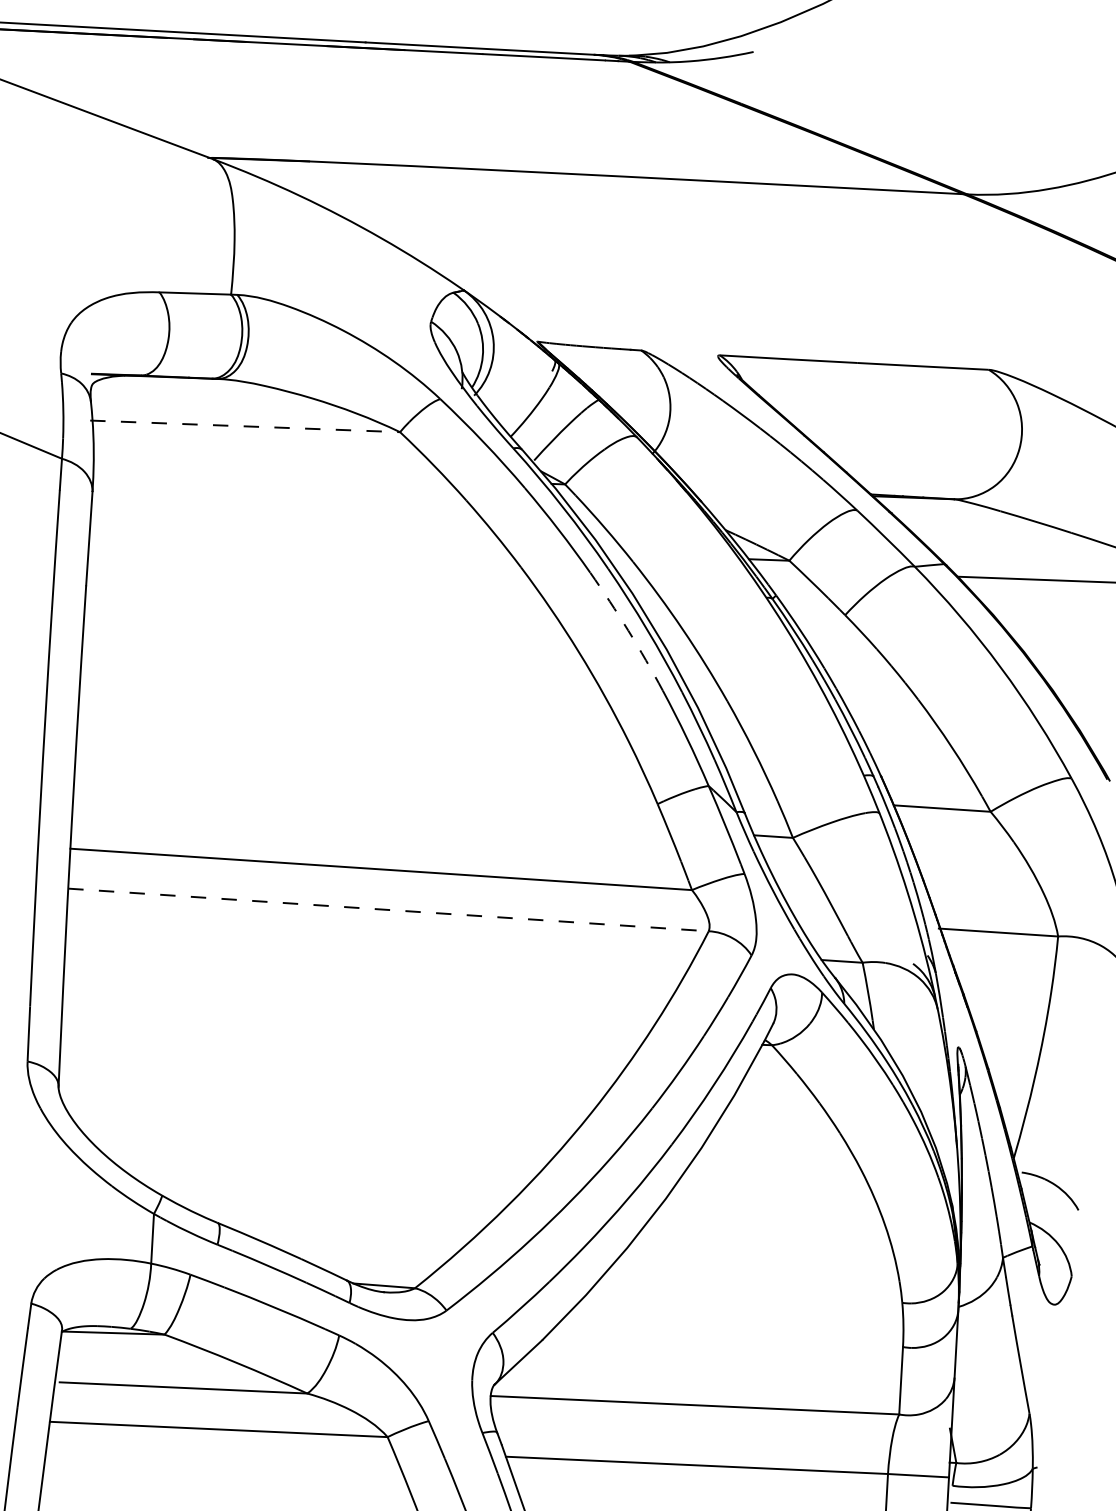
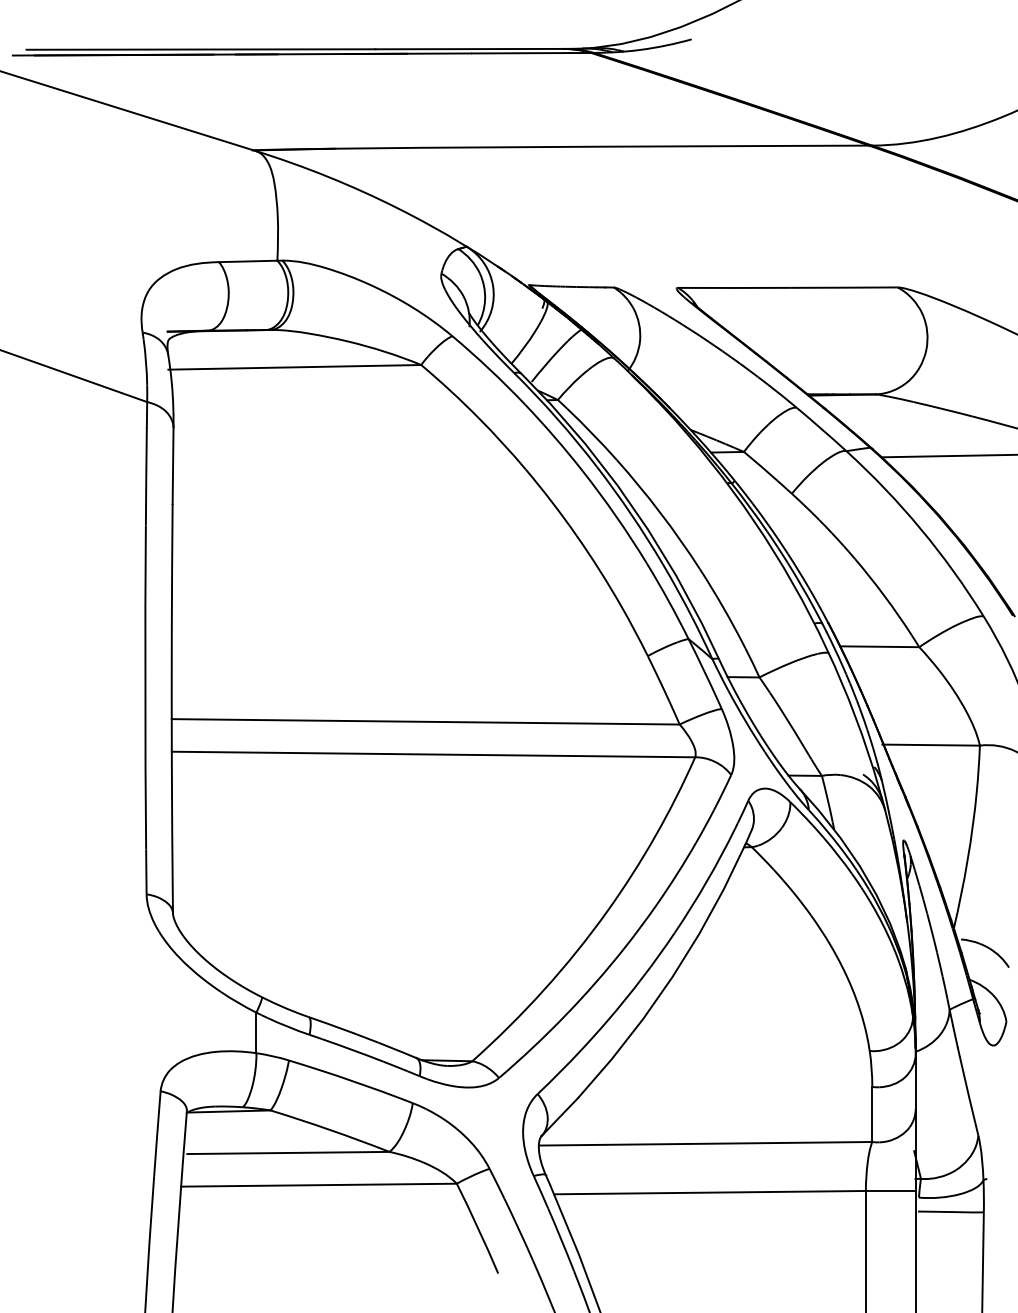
line: (245, 426) -> (295, 367), dashed -> solid
arc: (628, 631) -> (616, 516), dashed -> solid
line: (388, 909) -> (433, 754), dashed -> solid

